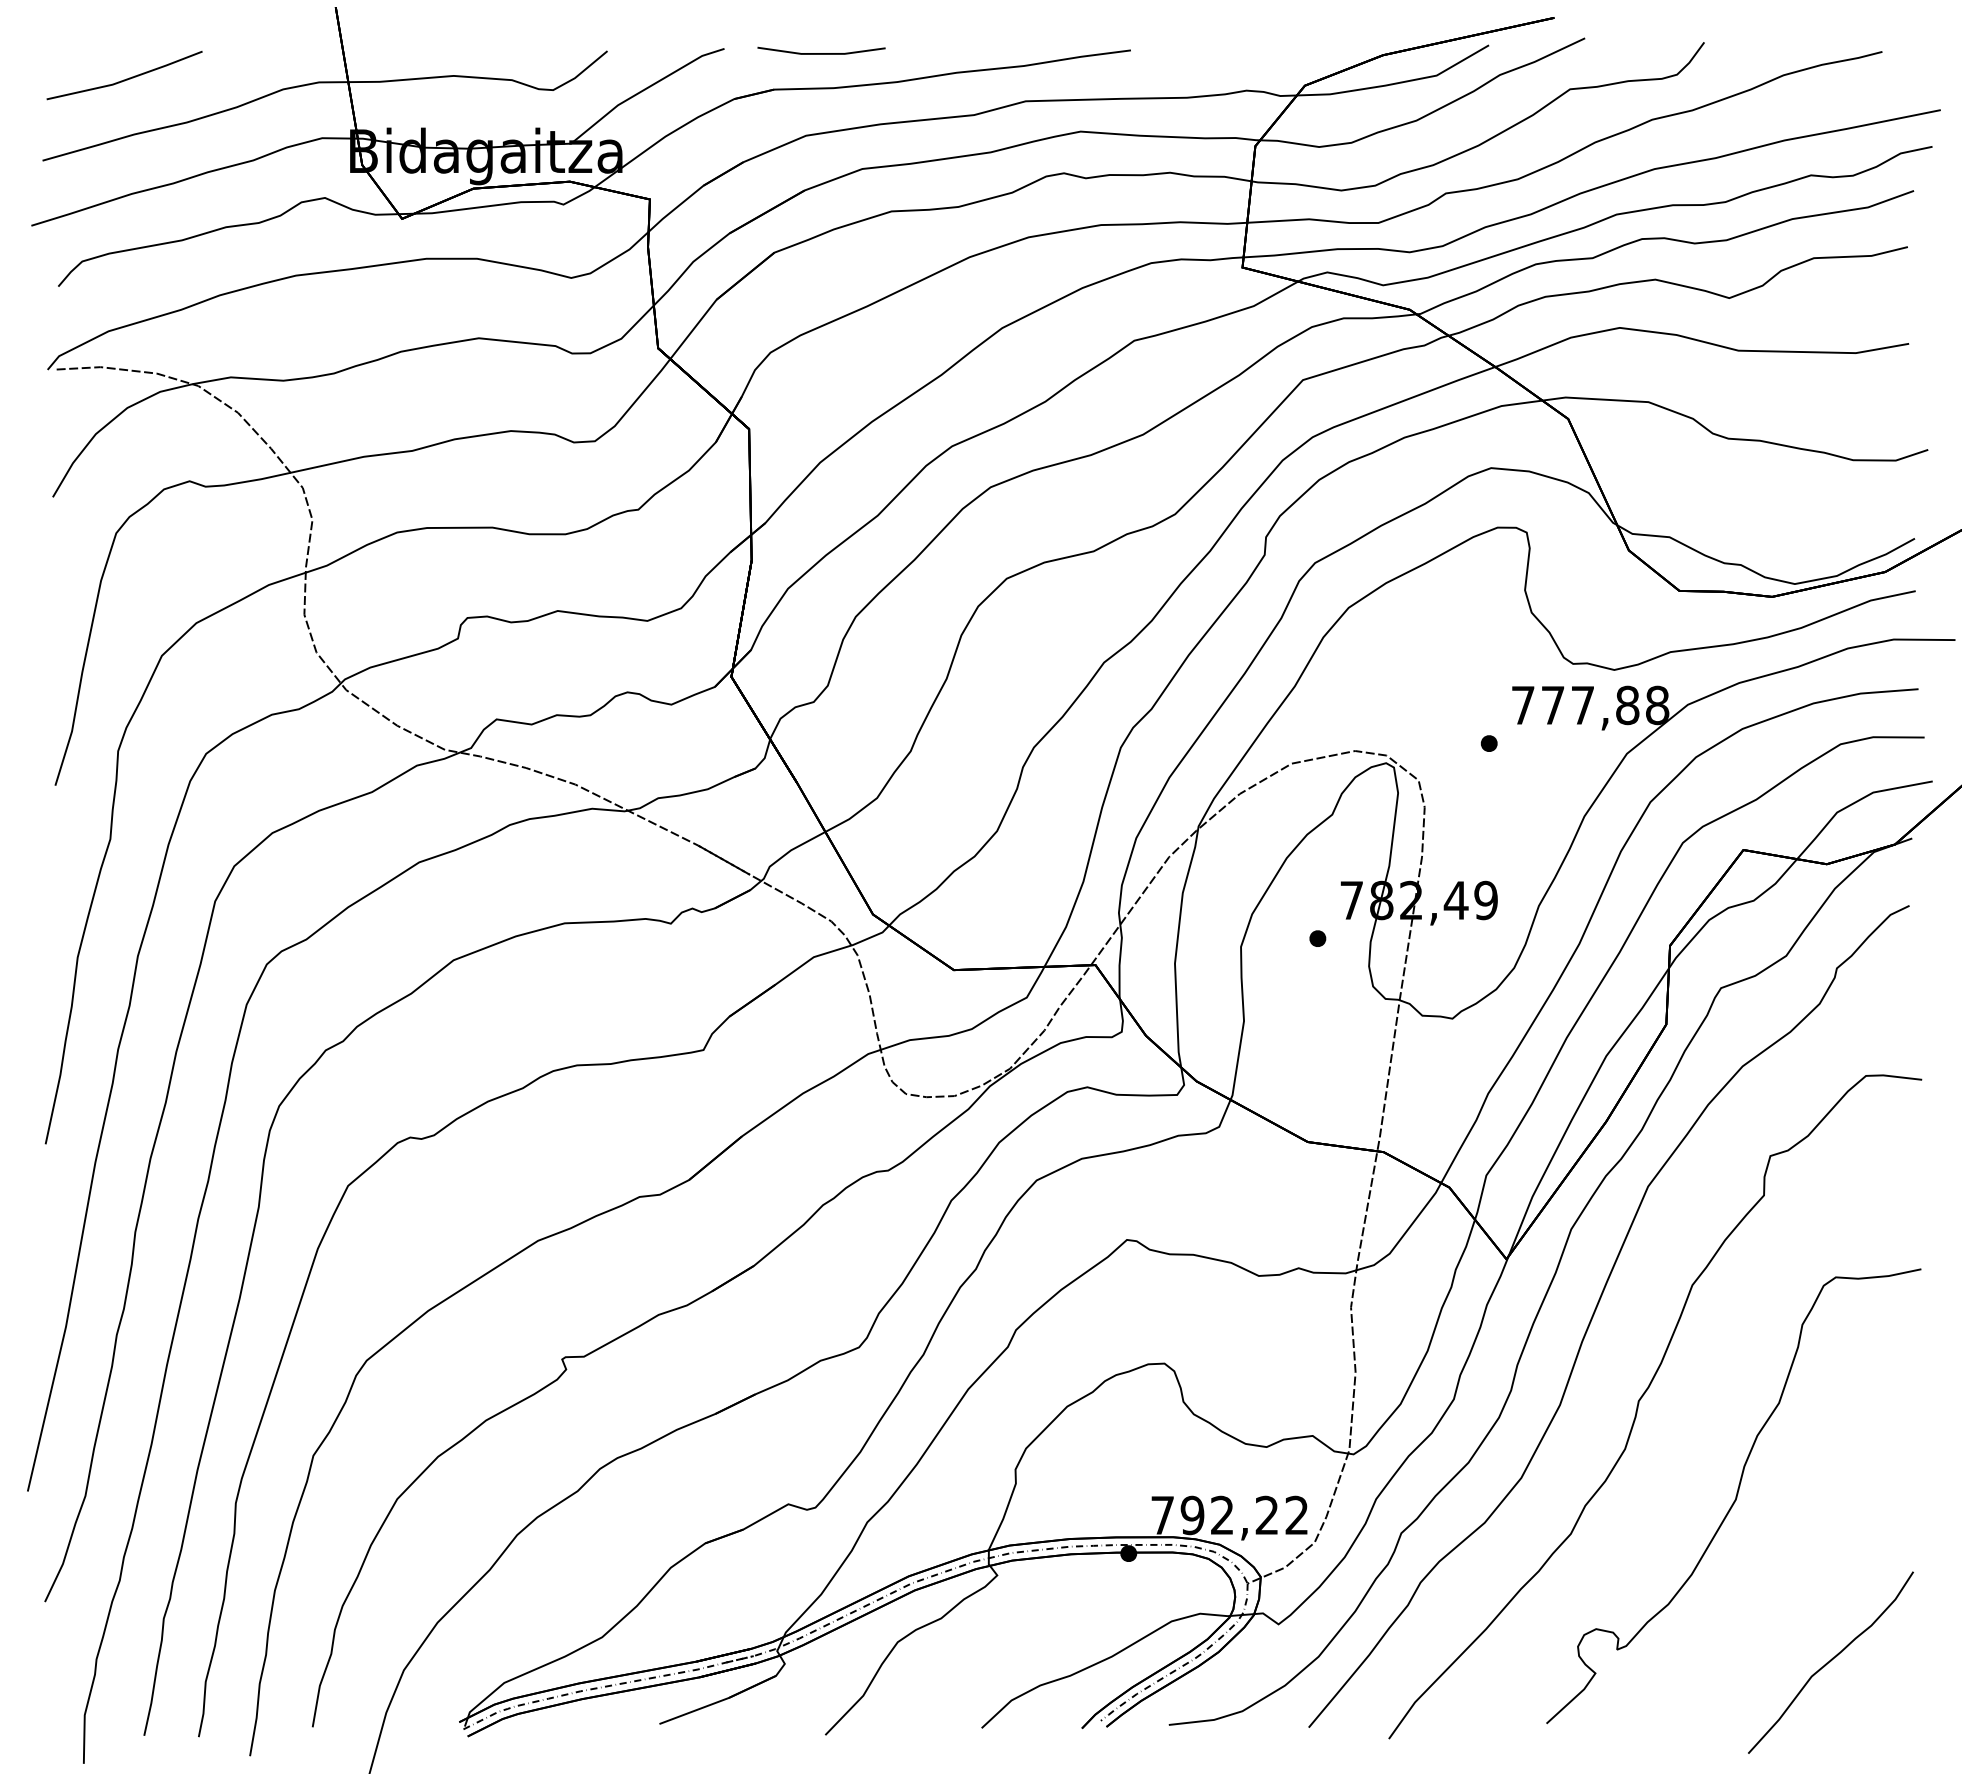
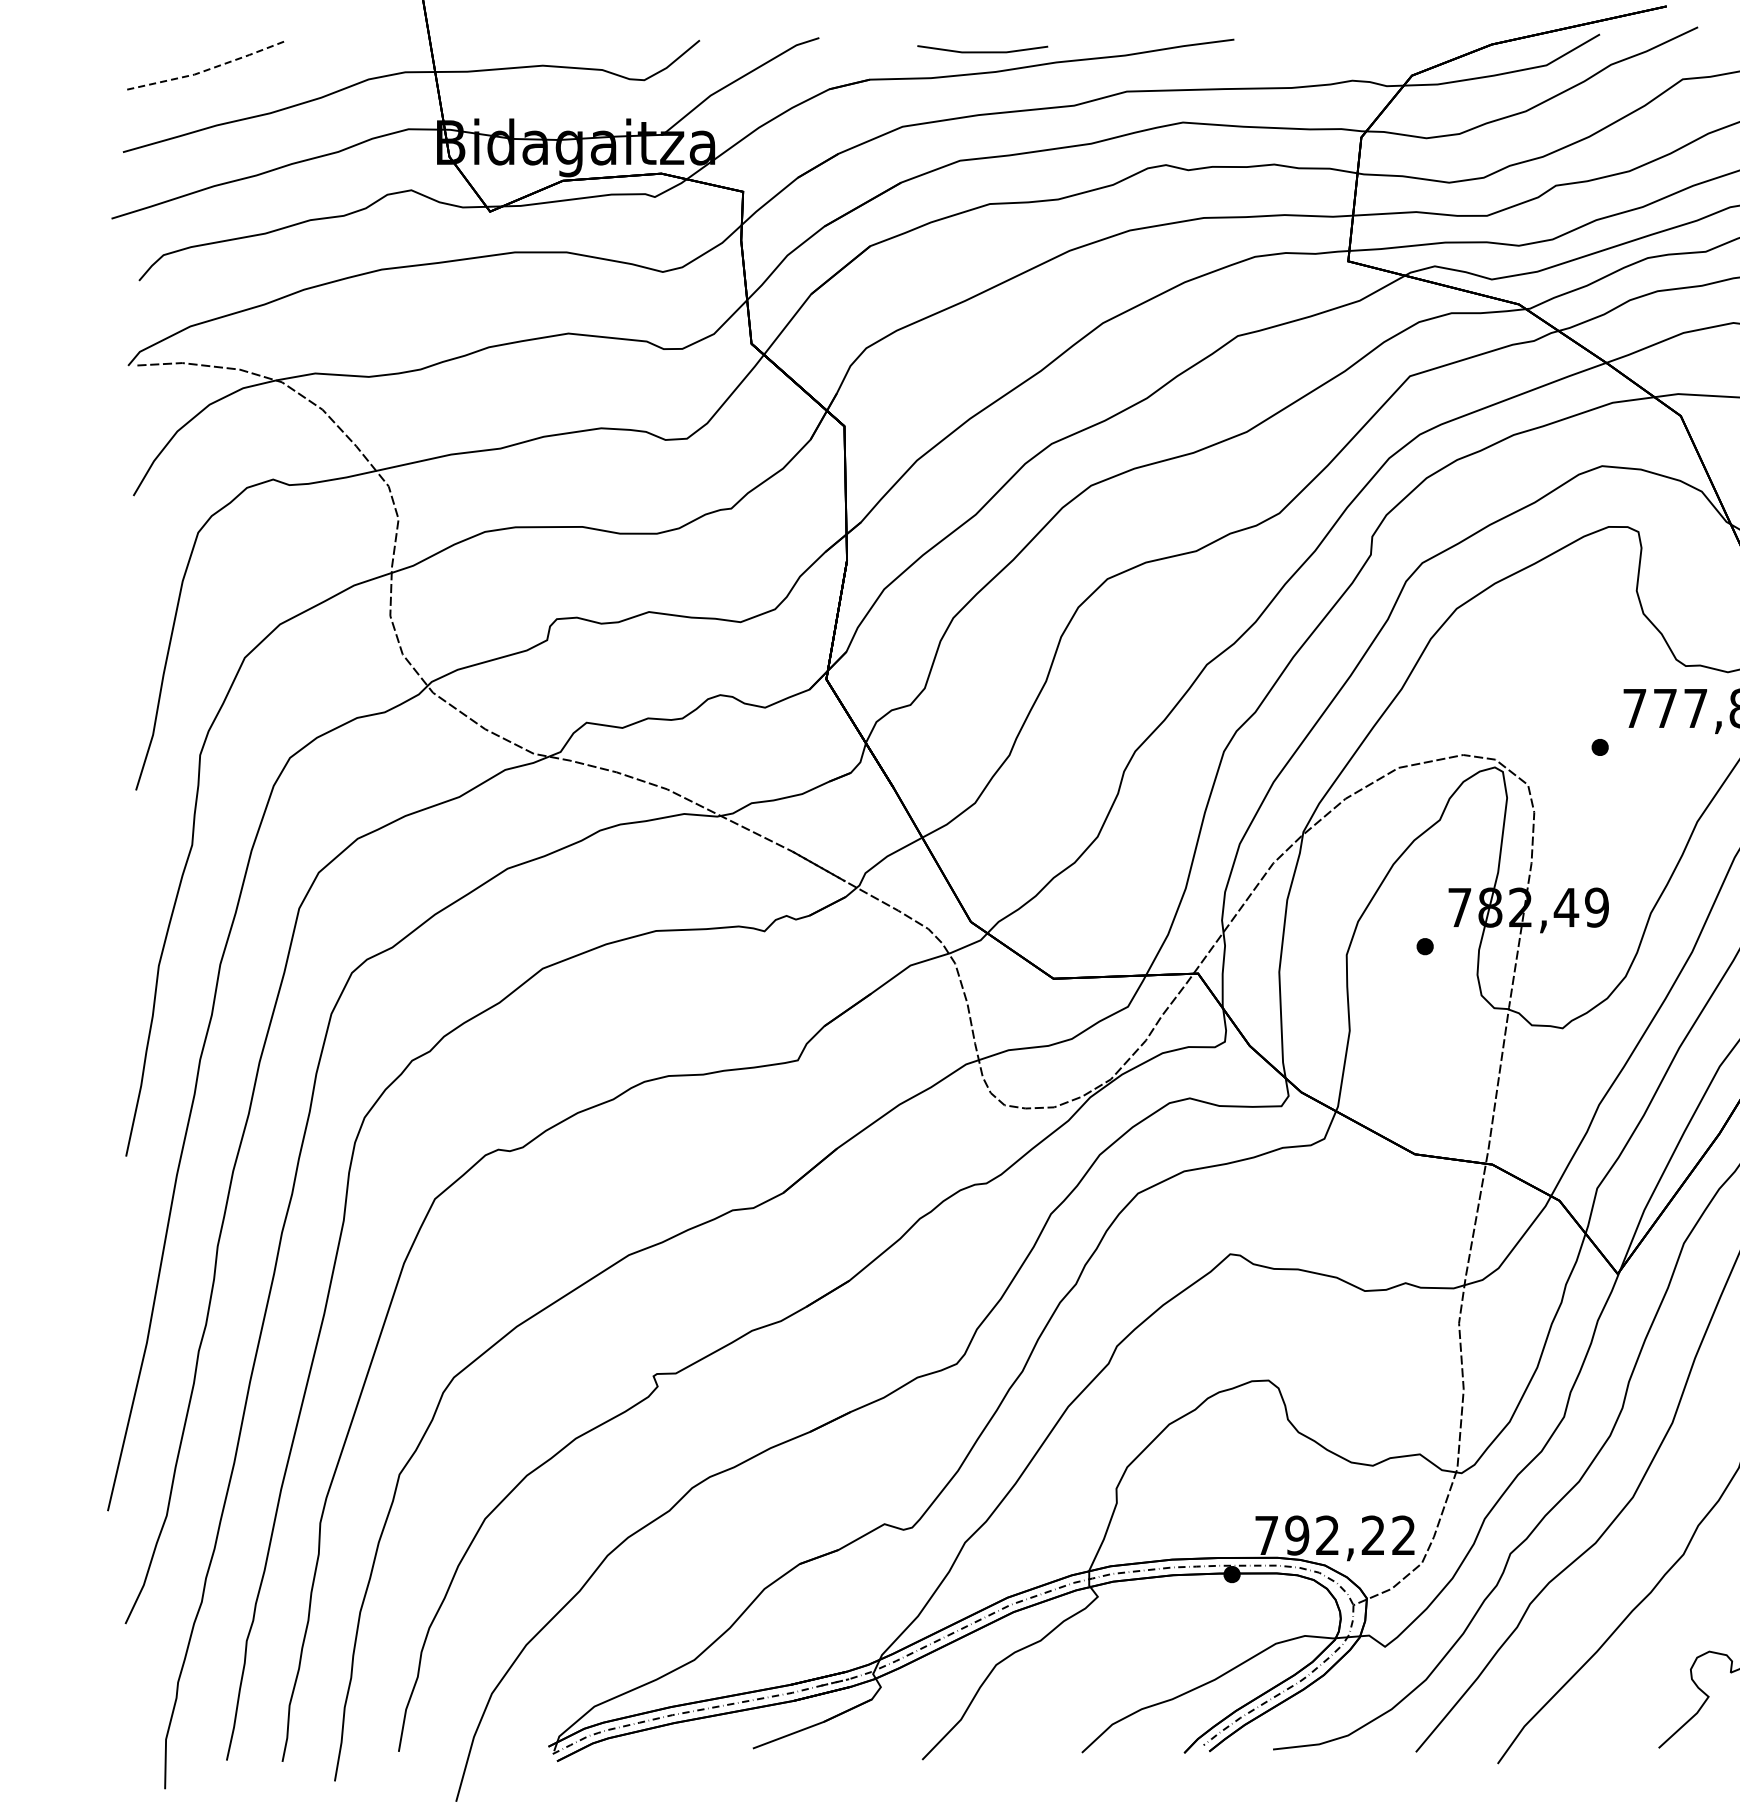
line: (821, 53) -> (982, 51), moved
line: (125, 79) -> (207, 69), solid -> dashed

